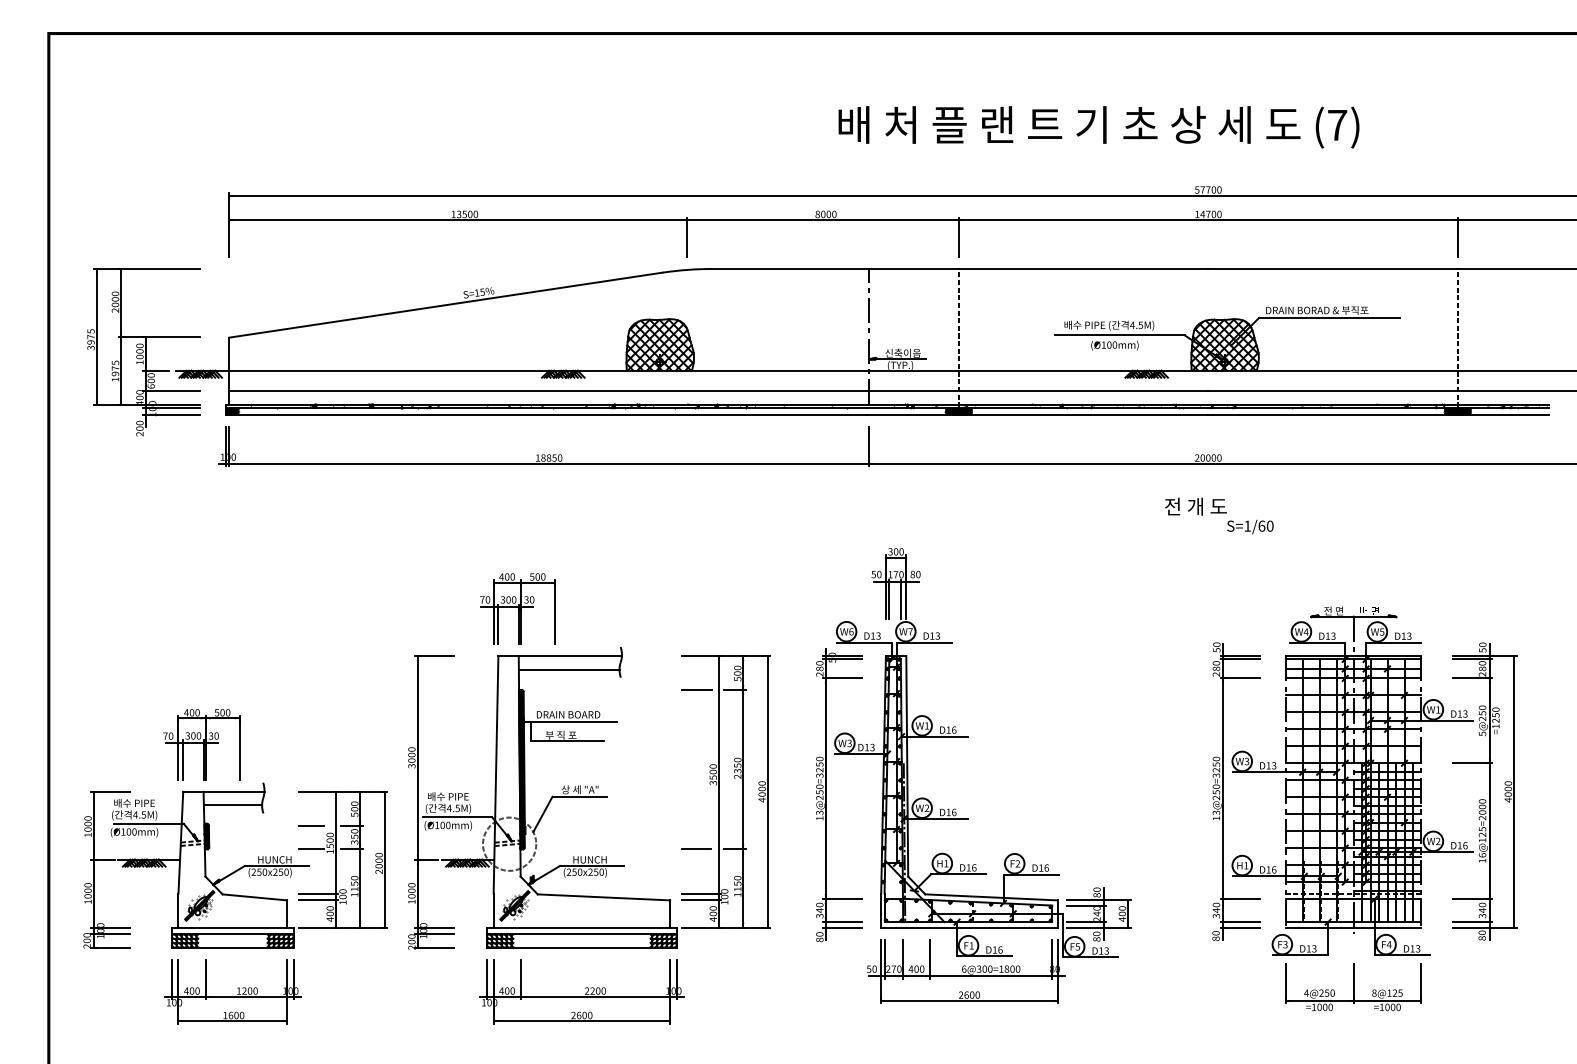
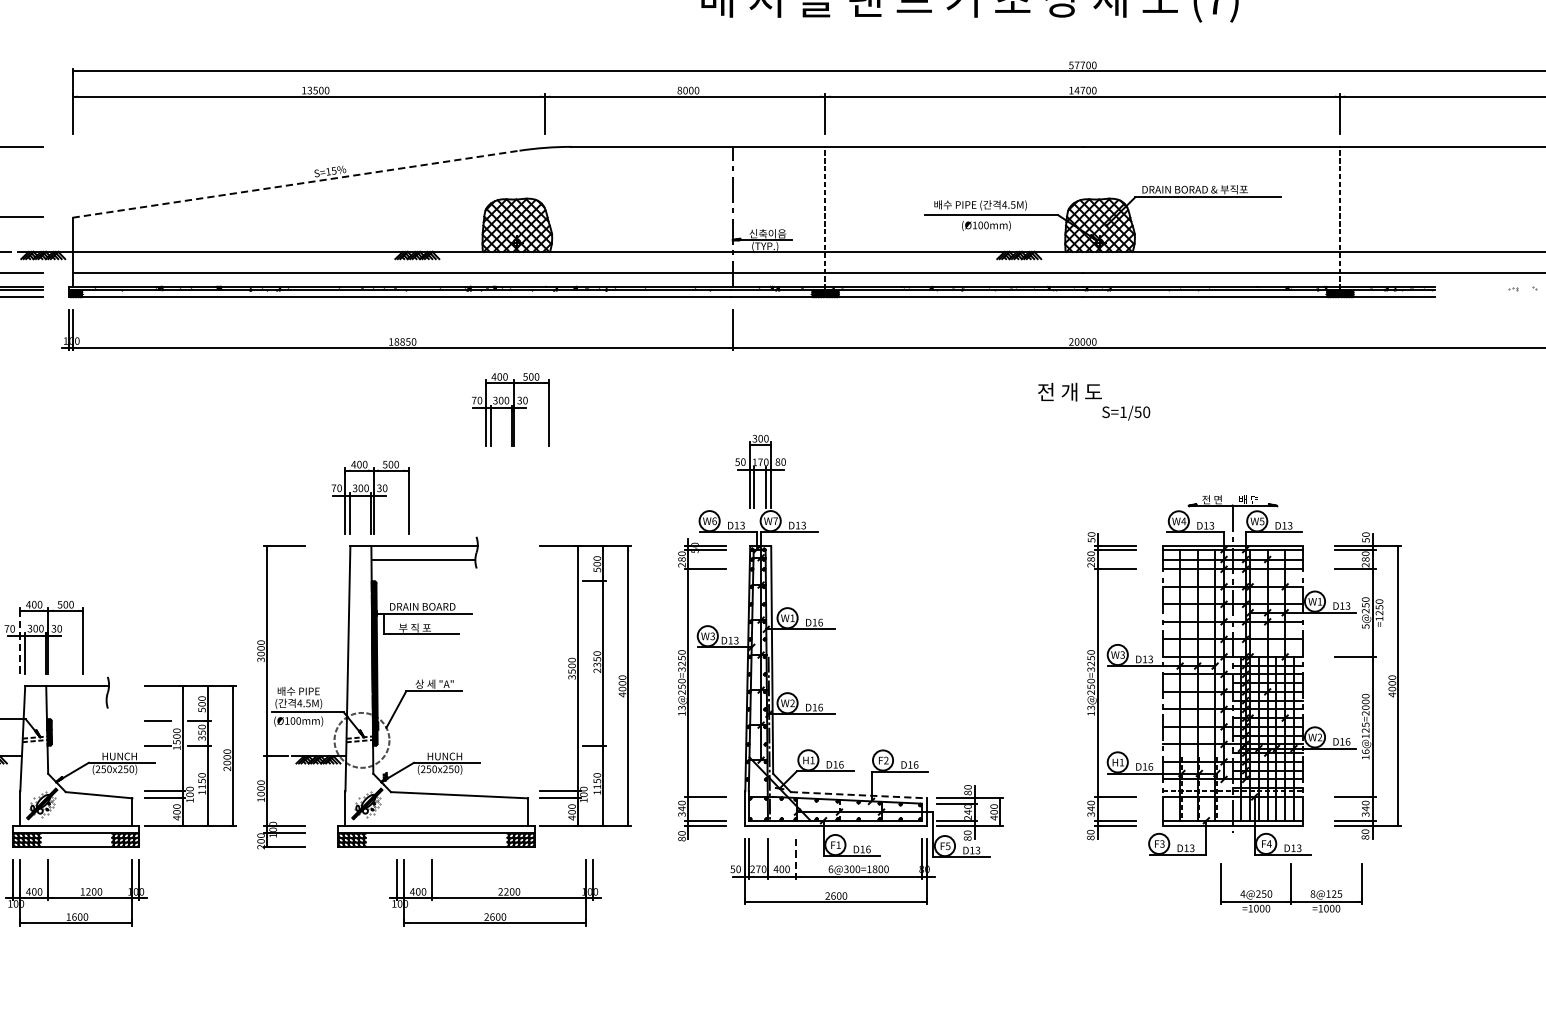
line: (445, 305) -> (295, 184), solid -> dashed
part: (653, 523) -> (510, 409), added
text: (1261, 525) -> (1137, 411), S=1/60 -> S=1/50
line: (696, 689) -> (554, 580), removed
line: (178, 749) -> (20, 642), solid -> dashed
line: (232, 805) -> (76, 700), removed
line: (696, 849) -> (554, 745), removed
line: (992, 897) -> (860, 795), solid -> dashed
line: (930, 958) -> (796, 858), solid -> dashed
part: (1353, 987) -> (1291, 888), moved
part: (581, 991) -> (494, 892), moved

